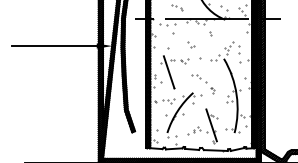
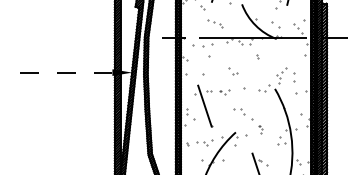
line: (54, 46) -> (58, 73), solid -> dashed

